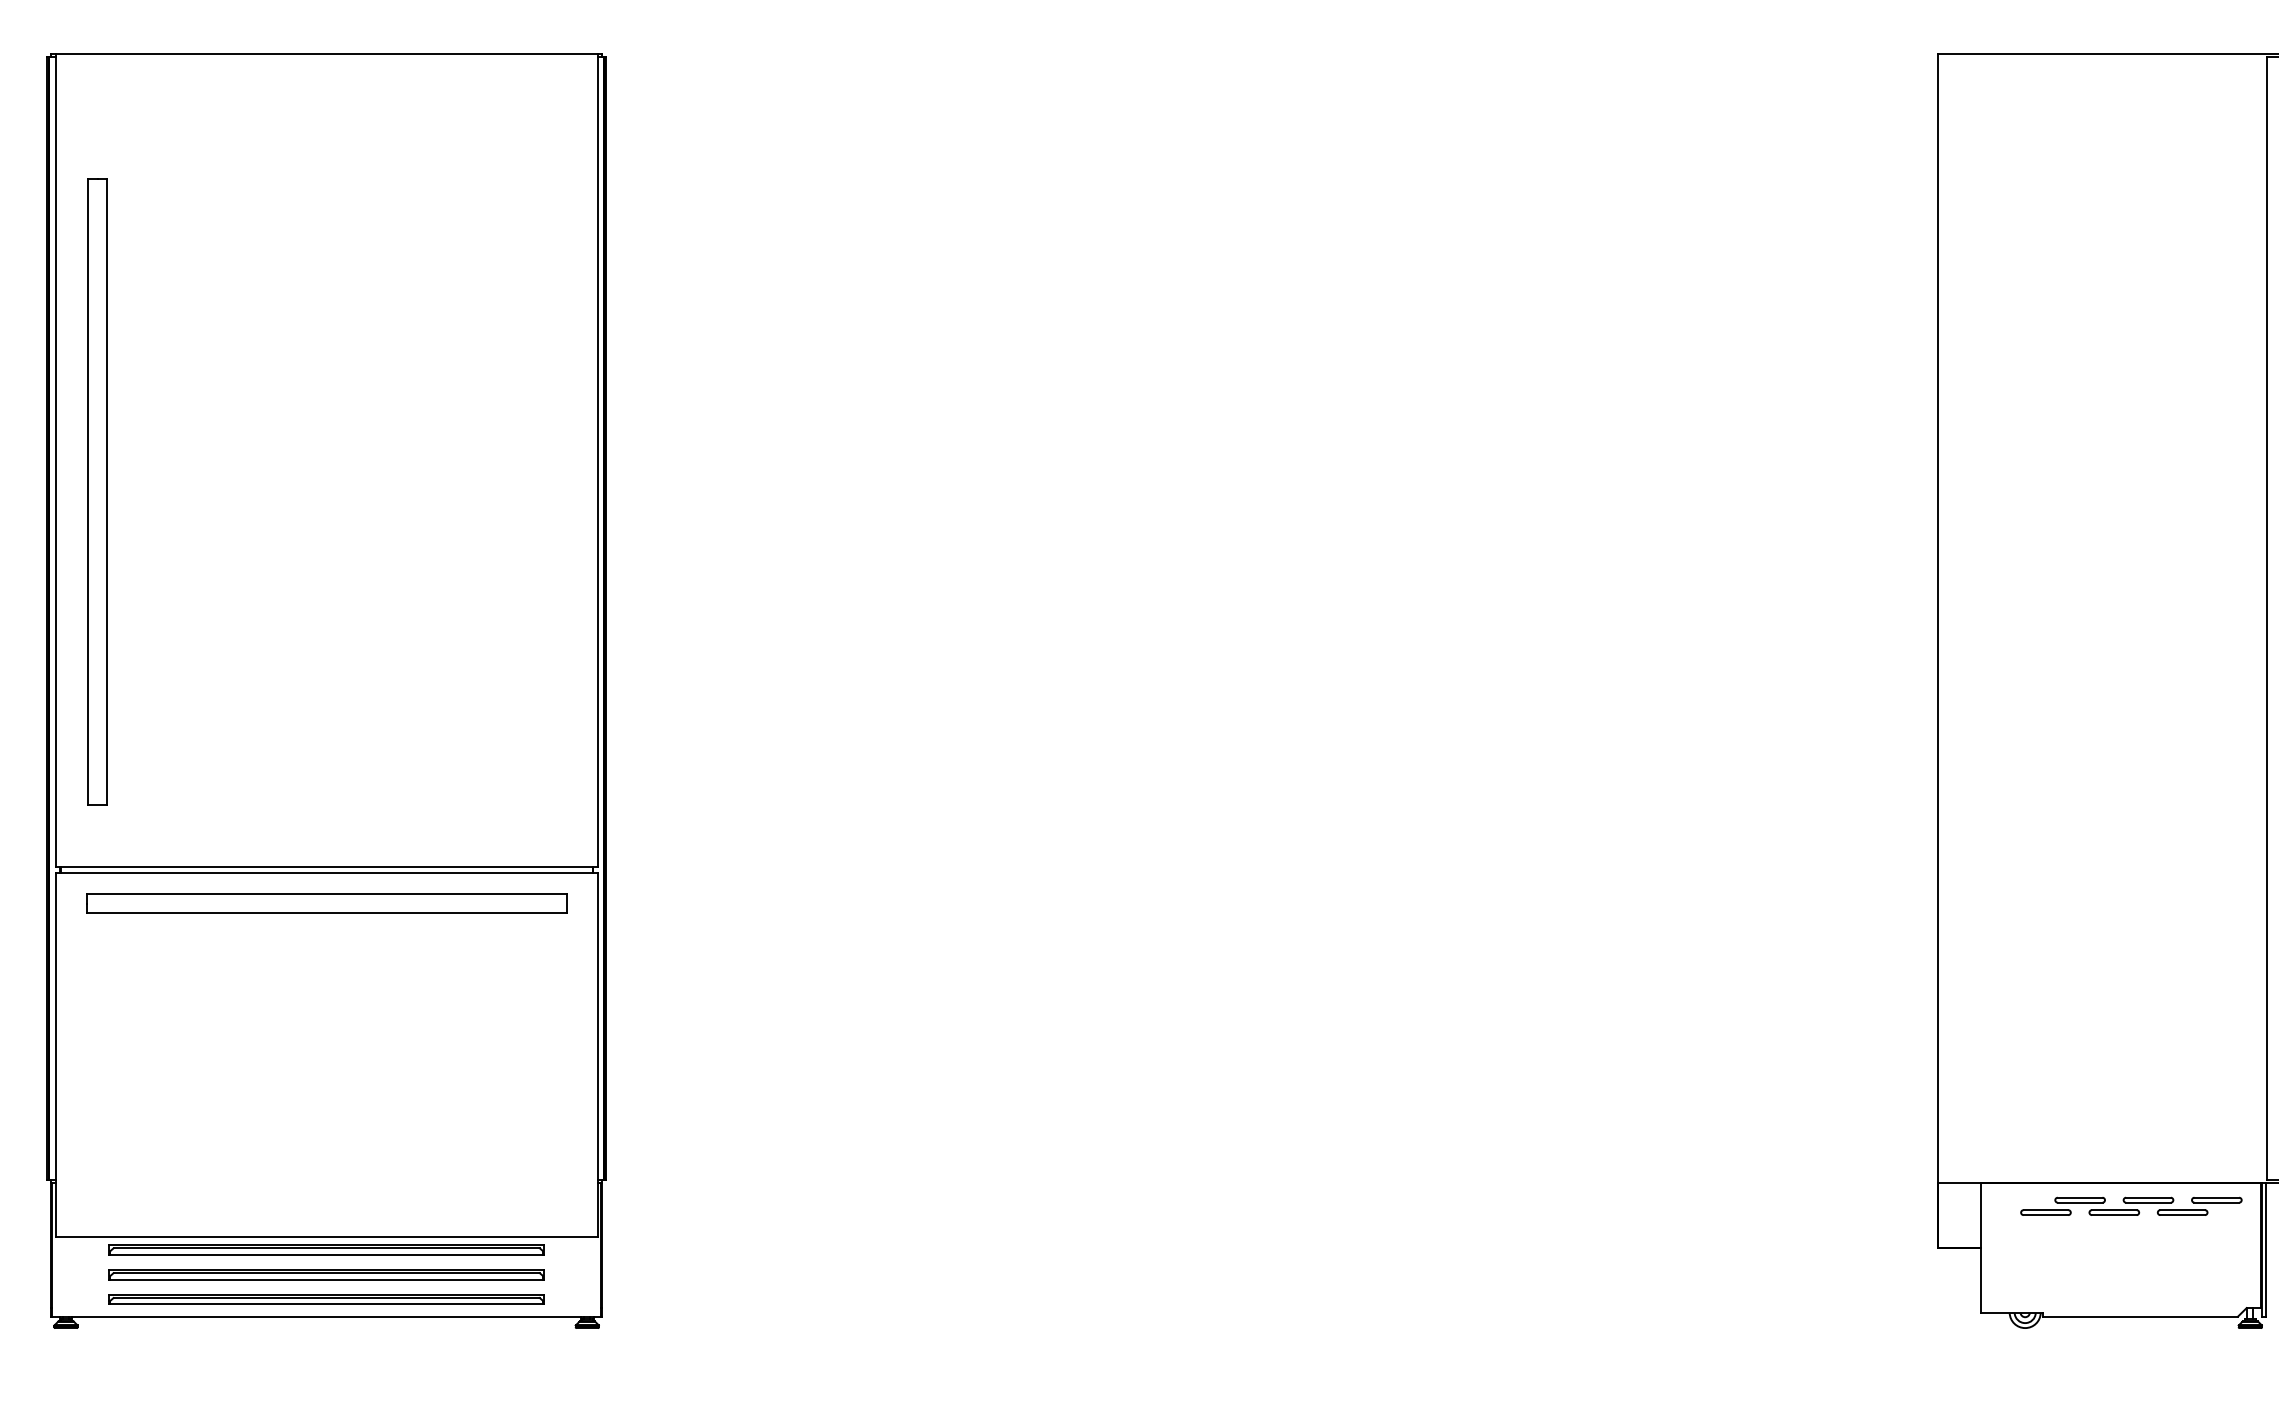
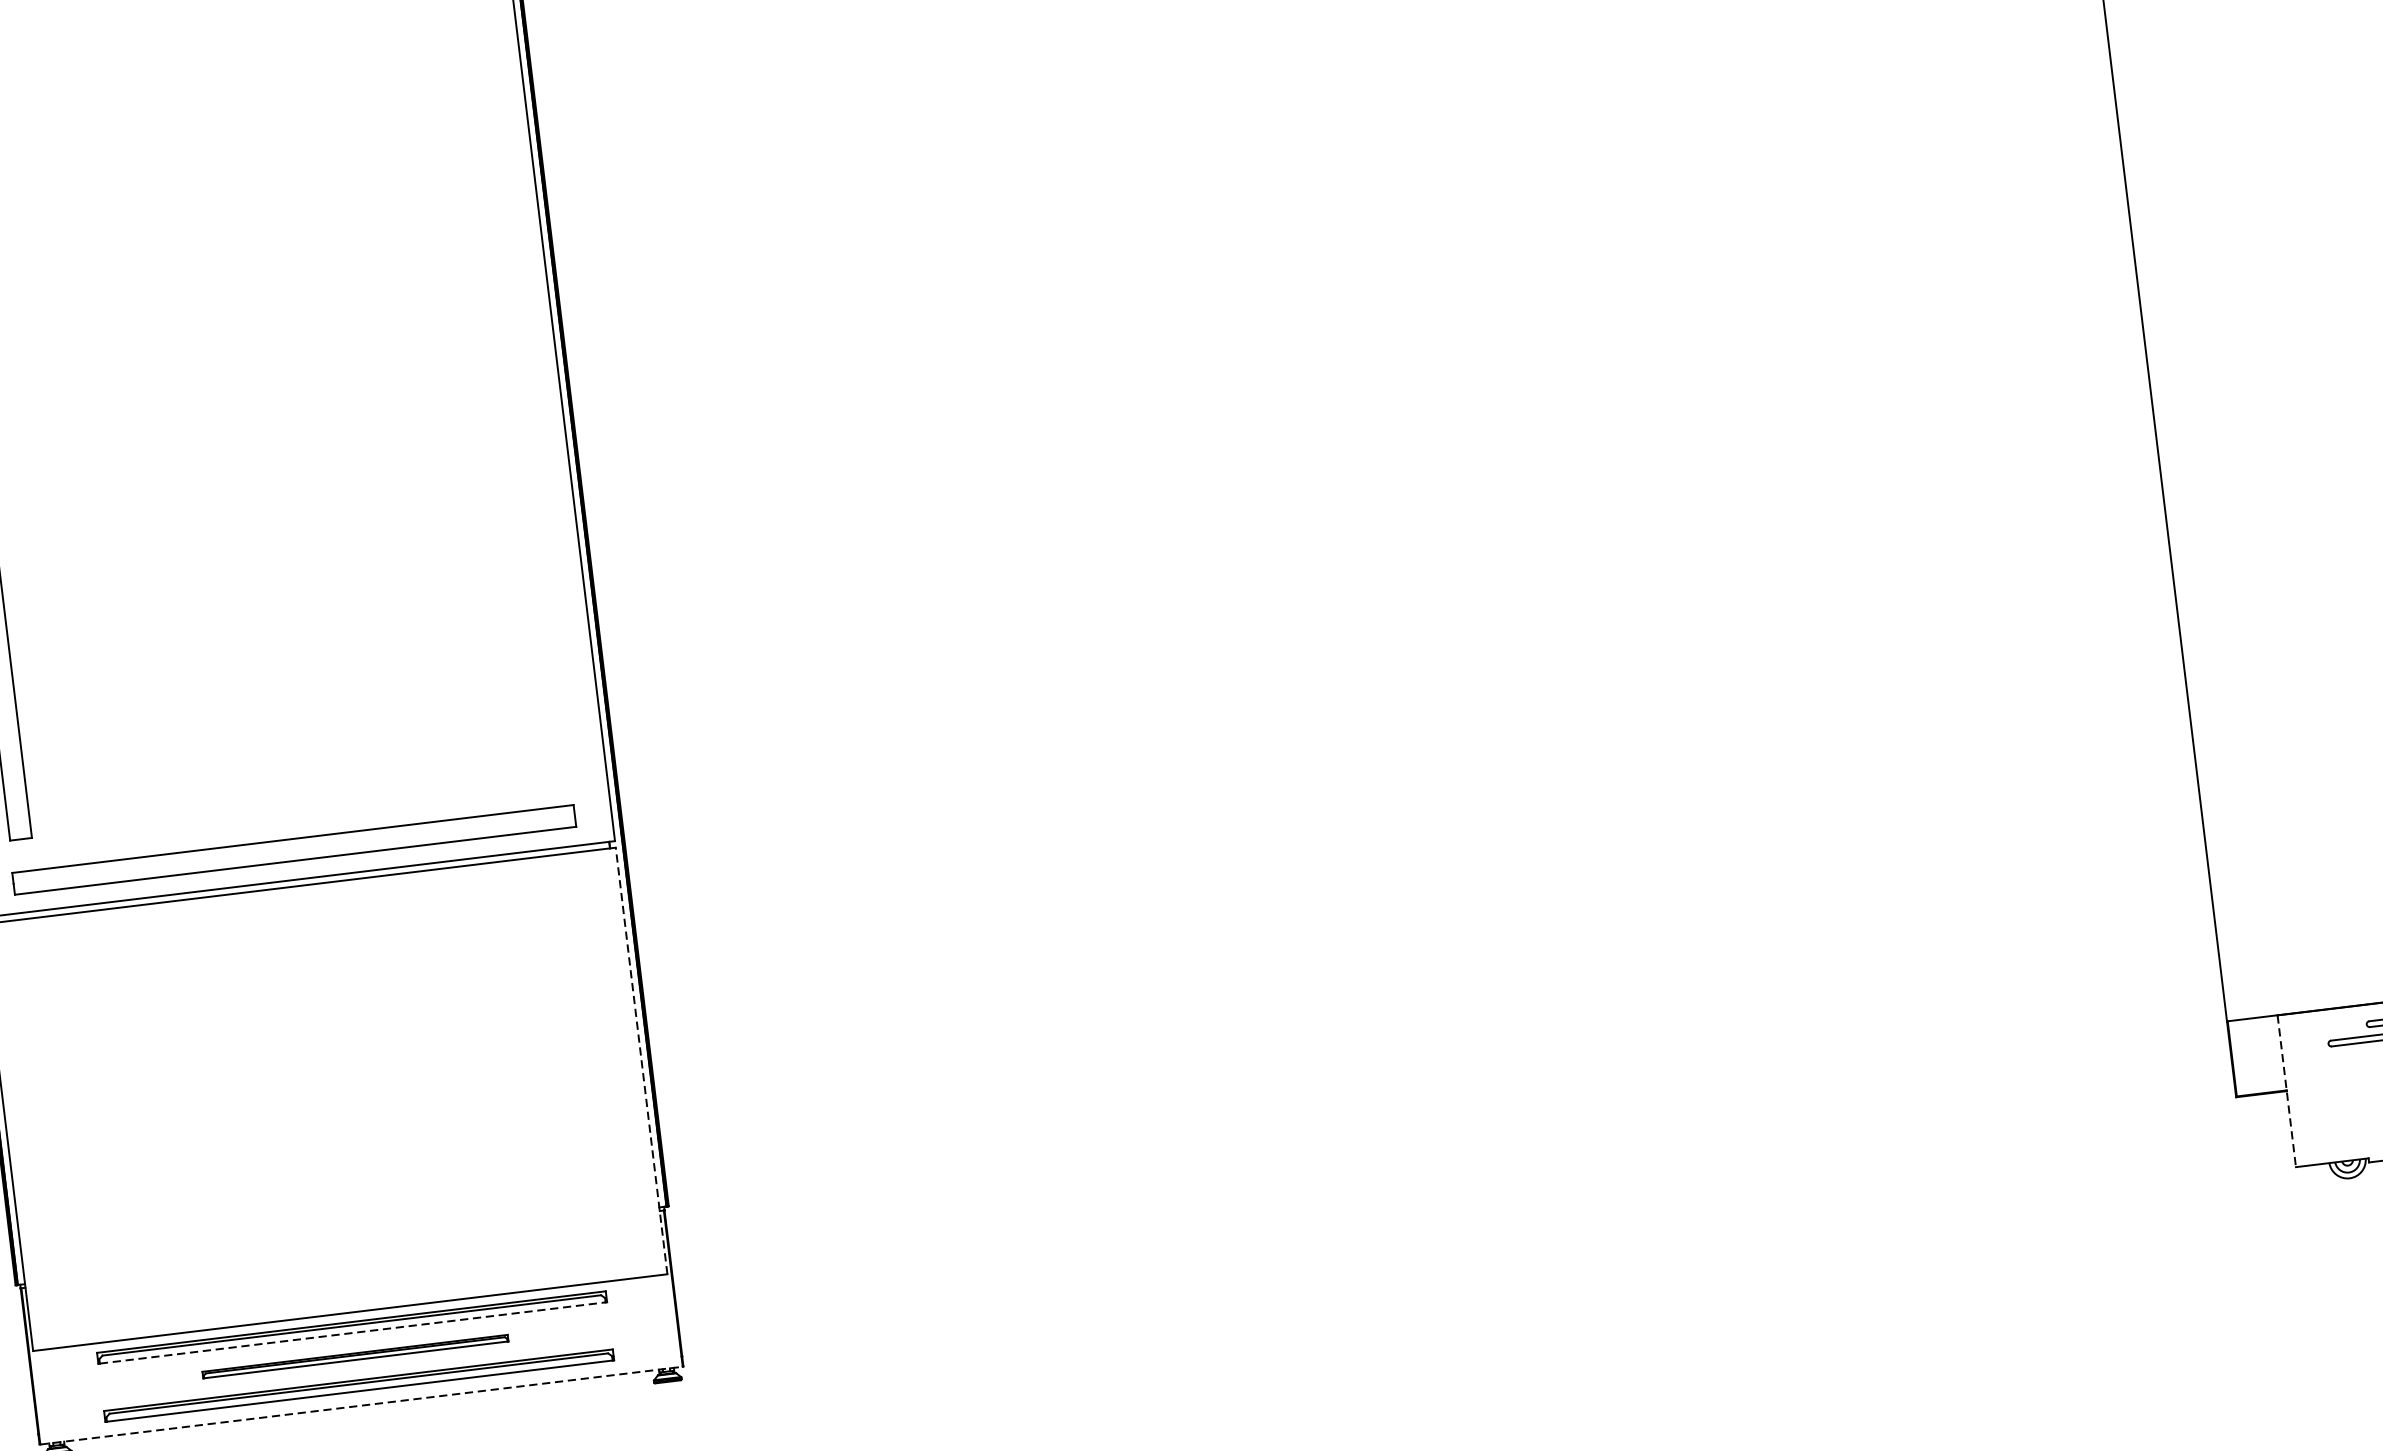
part: (326, 903) -> (294, 849), moved
line: (597, 1054) -> (641, 1060), solid -> dashed
line: (1981, 1248) -> (2287, 1091), solid -> dashed
line: (327, 1254) -> (353, 1332), solid -> dashed
part: (326, 1274) -> (355, 1356), size x0.6
line: (326, 1316) -> (361, 1405), solid -> dashed

